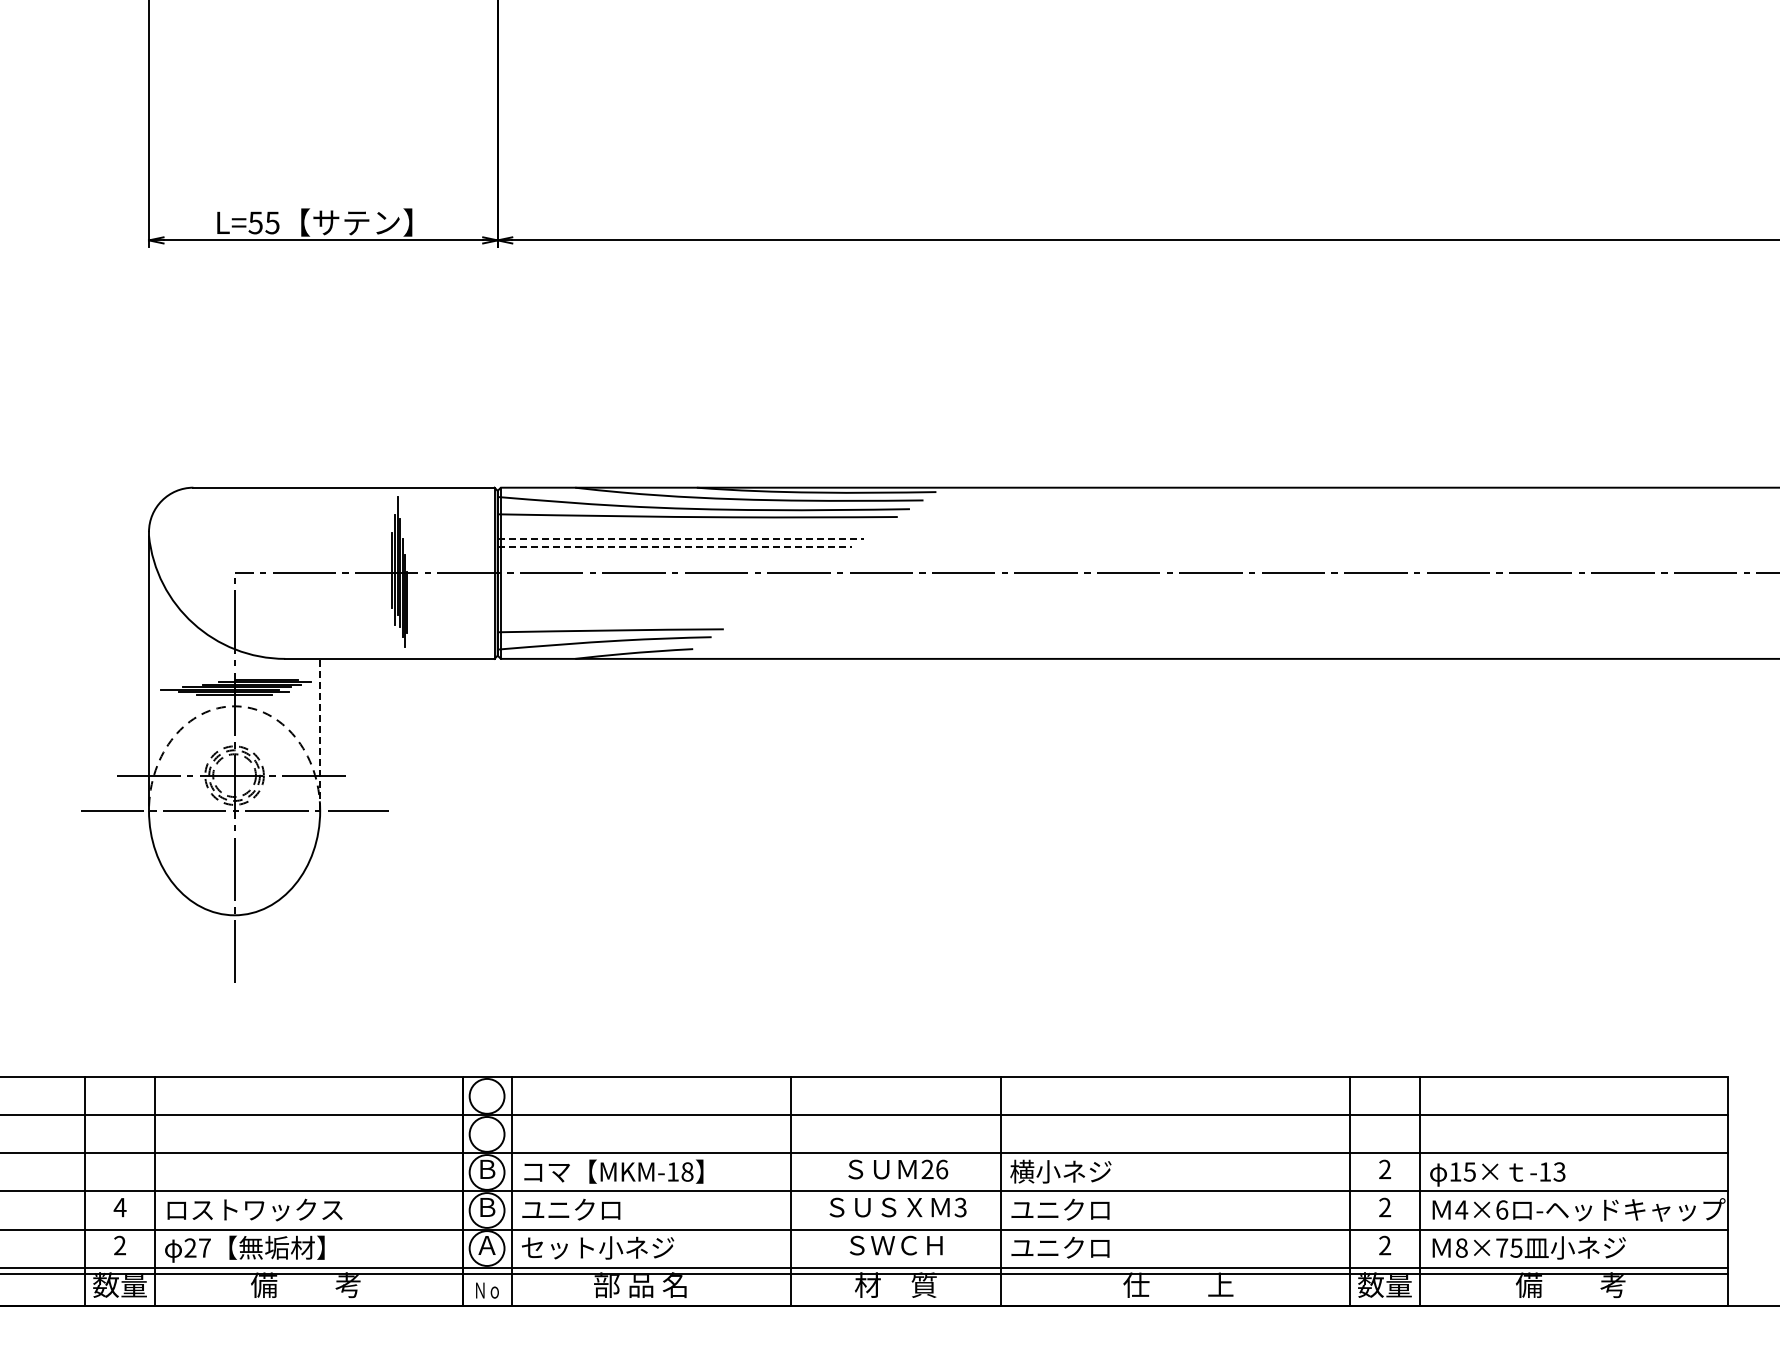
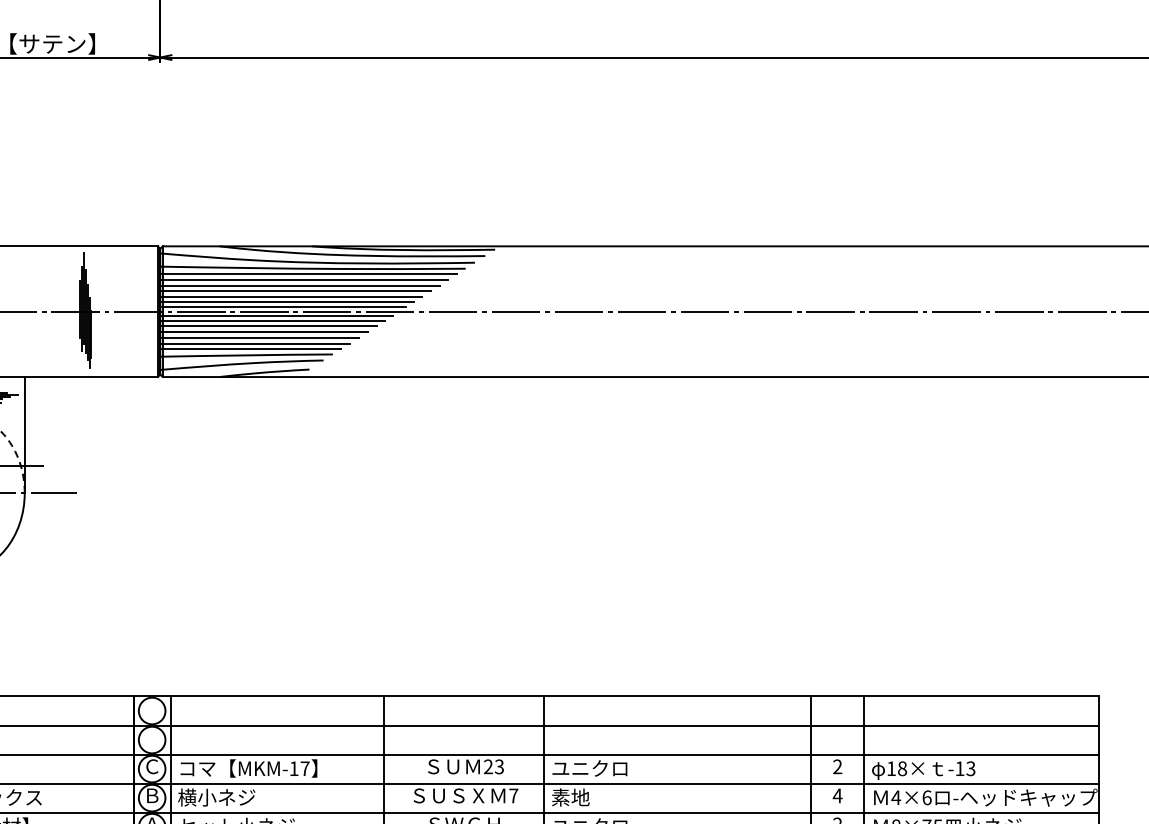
line: (691, 524) -> (308, 274), added
line: (686, 531) -> (304, 279), added
line: (680, 539) -> (299, 285), dashed -> solid
line: (675, 546) -> (295, 291), dashed -> solid
line: (668, 554) -> (290, 297), added
line: (663, 560) -> (286, 301), added
line: (658, 567) -> (283, 307), added
line: (649, 578) -> (276, 315), added
line: (644, 585) -> (272, 321), added
line: (639, 592) -> (268, 326), added
line: (633, 599) -> (263, 331), added
line: (627, 607) -> (259, 337), added
line: (621, 614) -> (254, 343), added
line: (615, 622) -> (250, 349), added
line: (320, 734) -> (24, 434), dashed -> solid
text: (487, 1169) -> (152, 766), Ｂ -> Ｃ
text: (941, 1169) -> (499, 766), 26 -> 23
text: (687, 1171) -> (305, 768), MKM-18 -> MKM-17
text: (1060, 1171) -> (589, 768), 横小ネジ -> ユニクロ
text: (1469, 1171) -> (902, 768), 15× -> 18×
text: (960, 1207) -> (513, 795), 3 -> 7
text: (1384, 1207) -> (837, 795), 2 -> 4
text: (571, 1209) -> (216, 797), ユニクロ -> 横小ネジ
text: (1060, 1209) -> (589, 797), ユニクロ -> 素地

